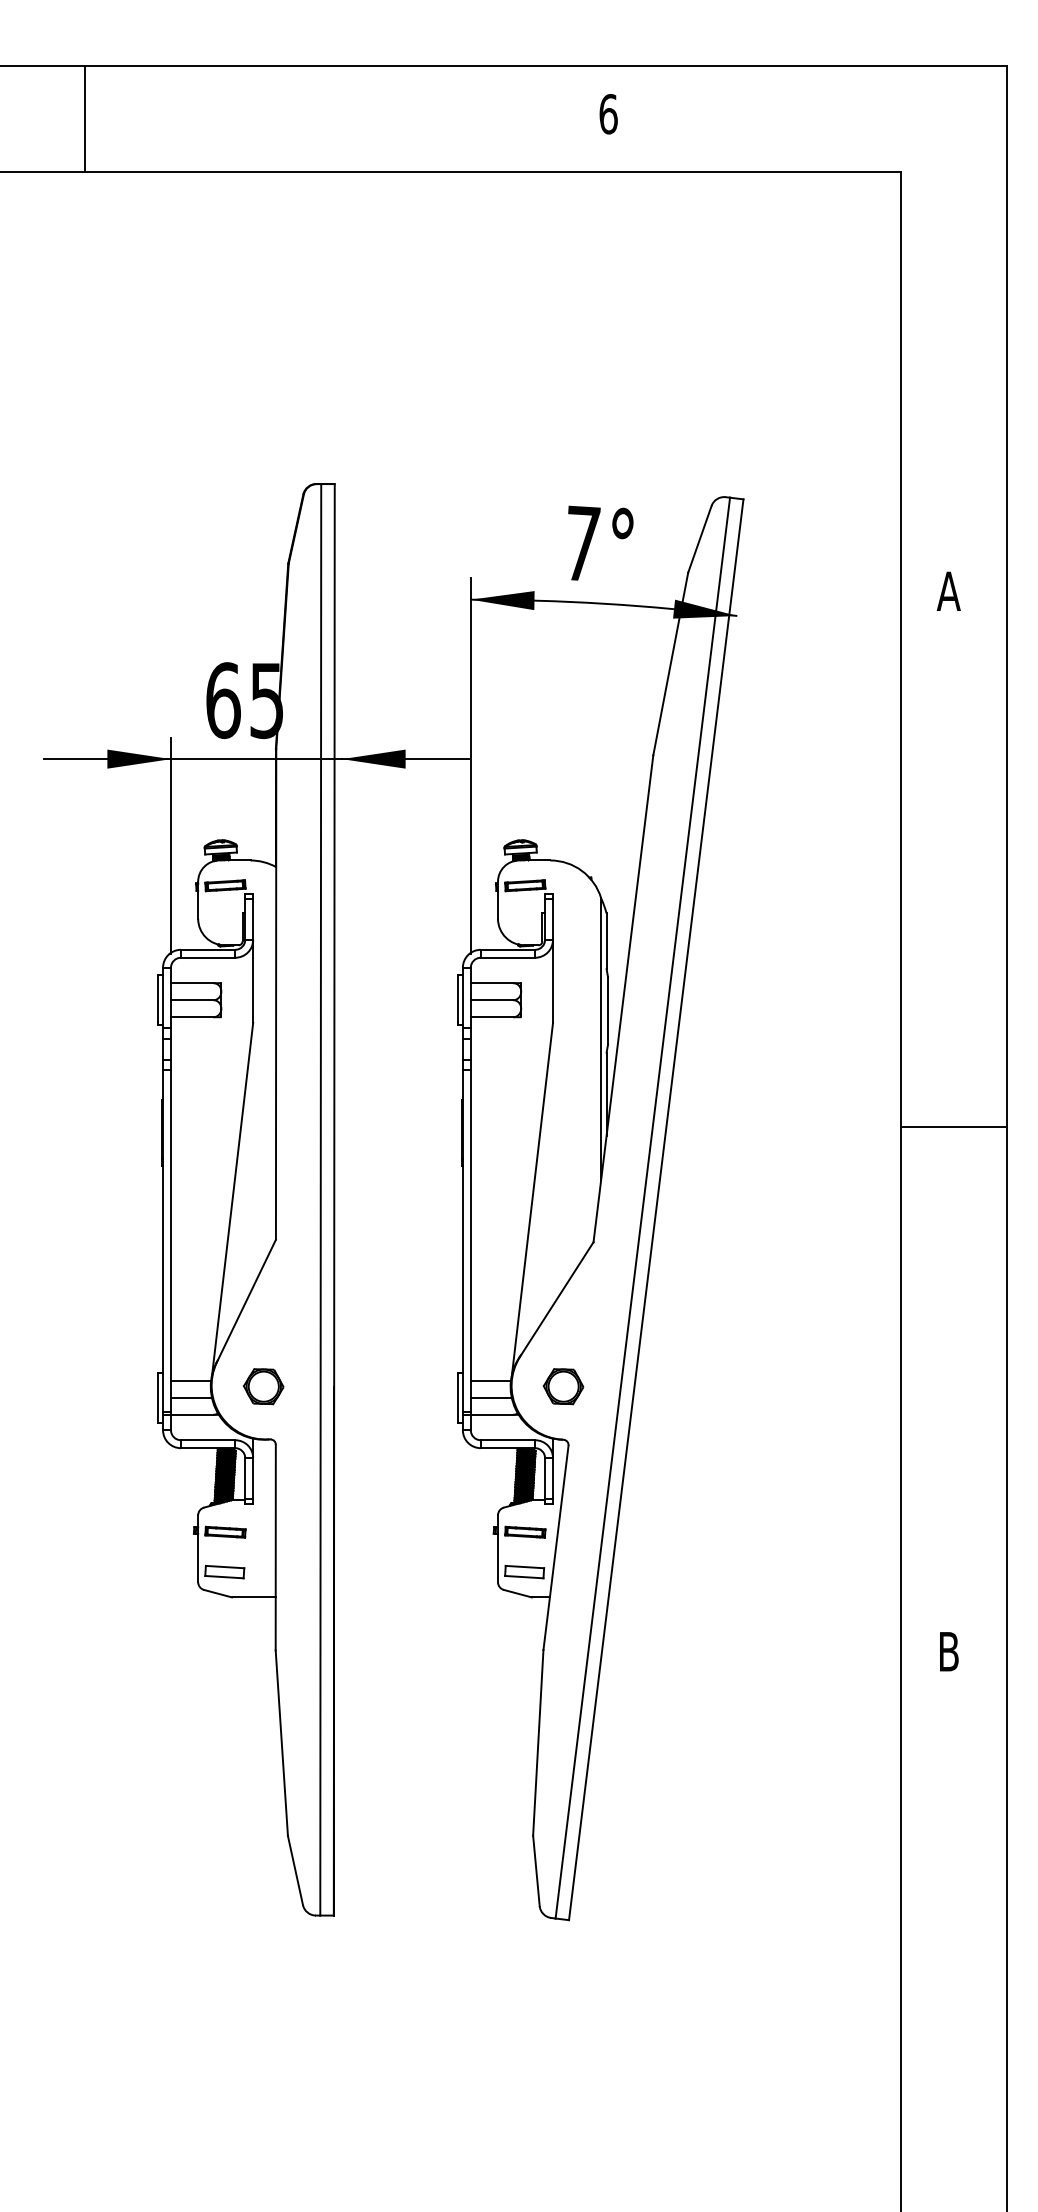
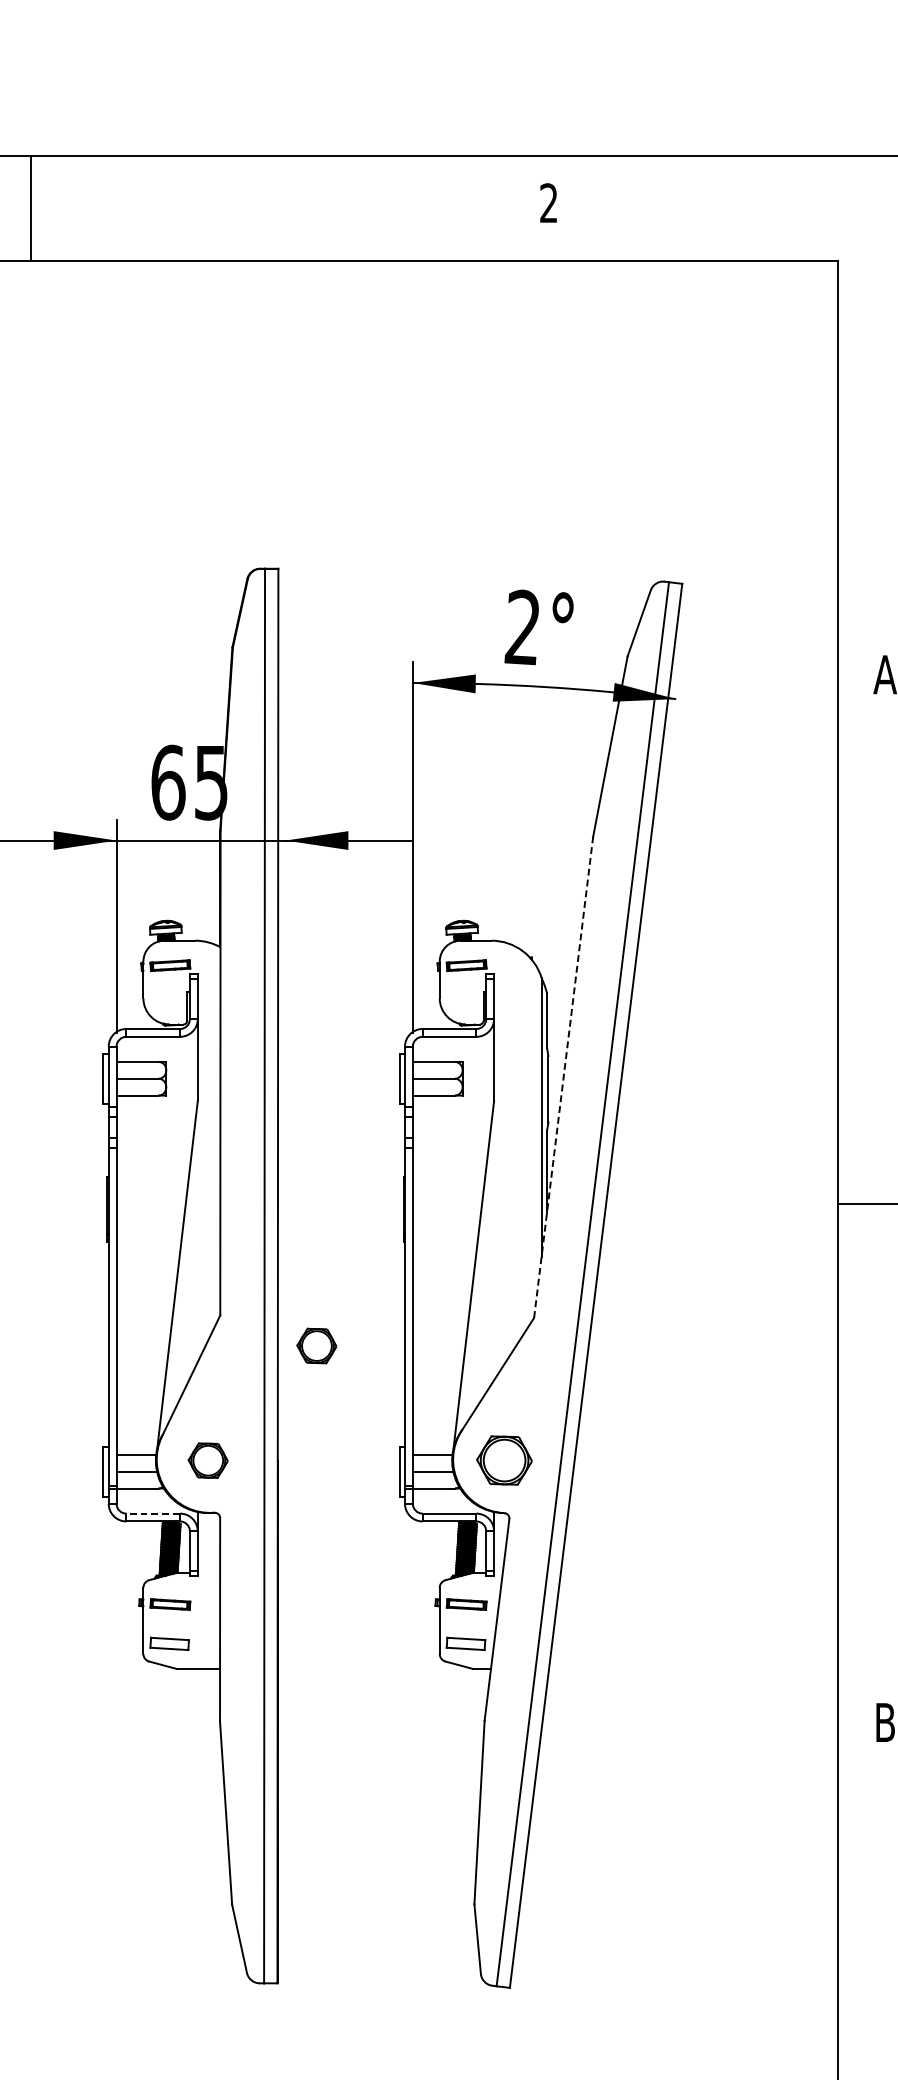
text: (608, 114) -> (548, 203), 6 -> 2
text: (581, 543) -> (522, 627), 7° -> 2°
line: (623, 998) -> (563, 1077), solid -> dashed
part: (373, 1270) -> (316, 1345), added
part: (563, 1386) -> (504, 1460), size x1.4
line: (207, 1440) -> (152, 1513), solid -> dashed

